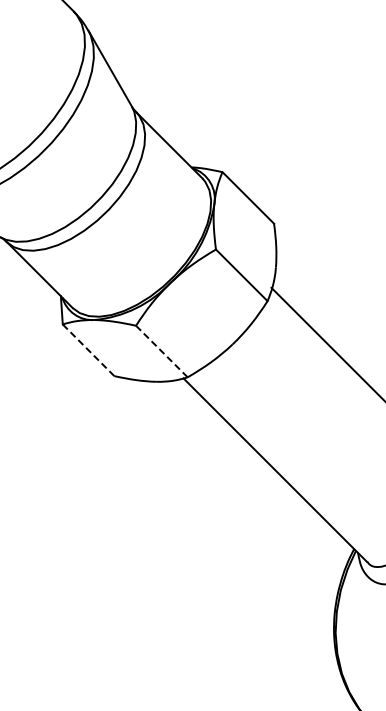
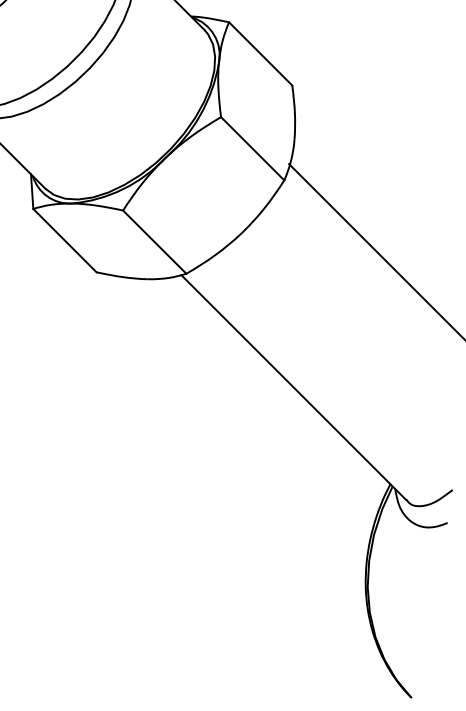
line: (88, 350) -> (64, 240), dashed -> solid
line: (162, 351) -> (155, 242), dashed -> solid

